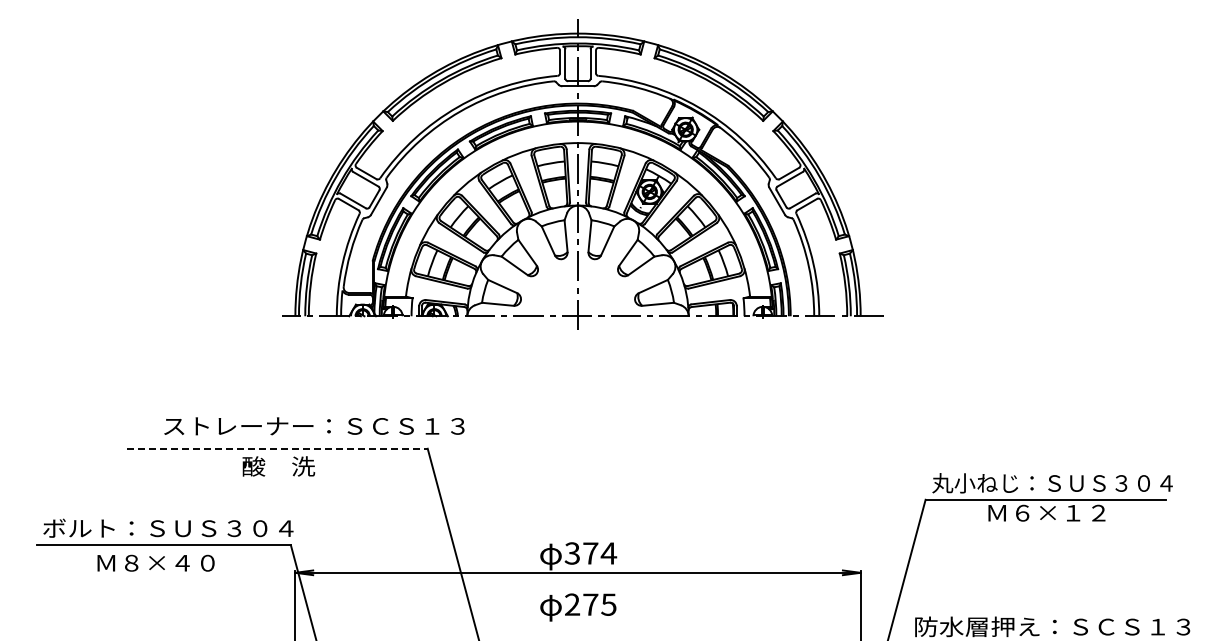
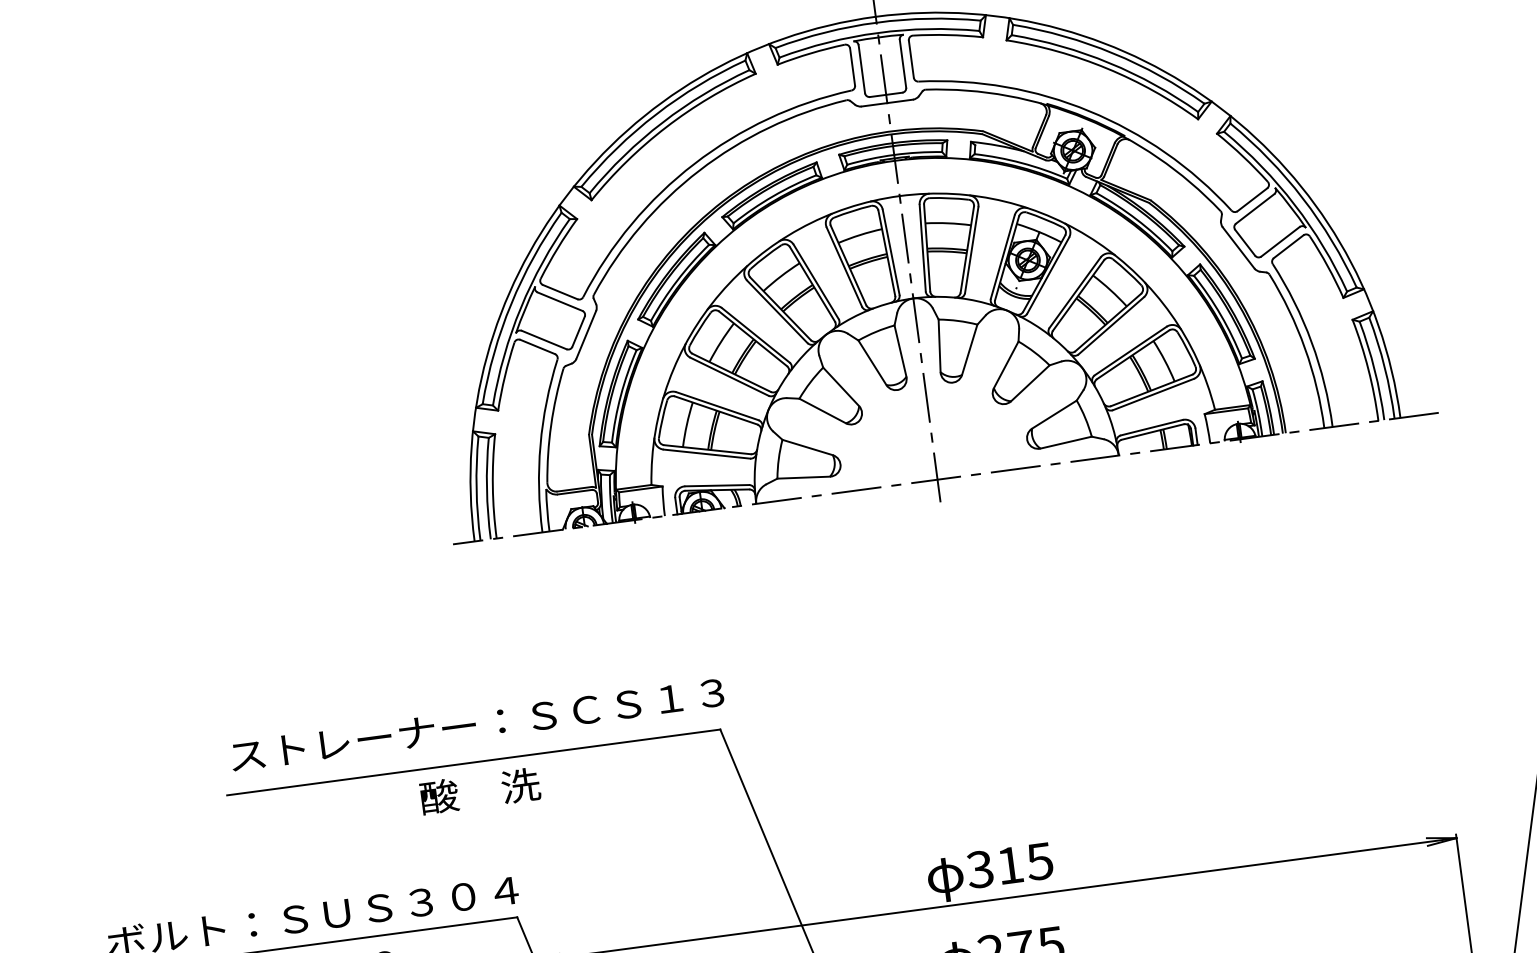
text: (314, 426) -> (477, 724), moved
line: (277, 448) -> (474, 761), dashed -> solid
text: (600, 553) -> (1026, 863), 374 -> 315

